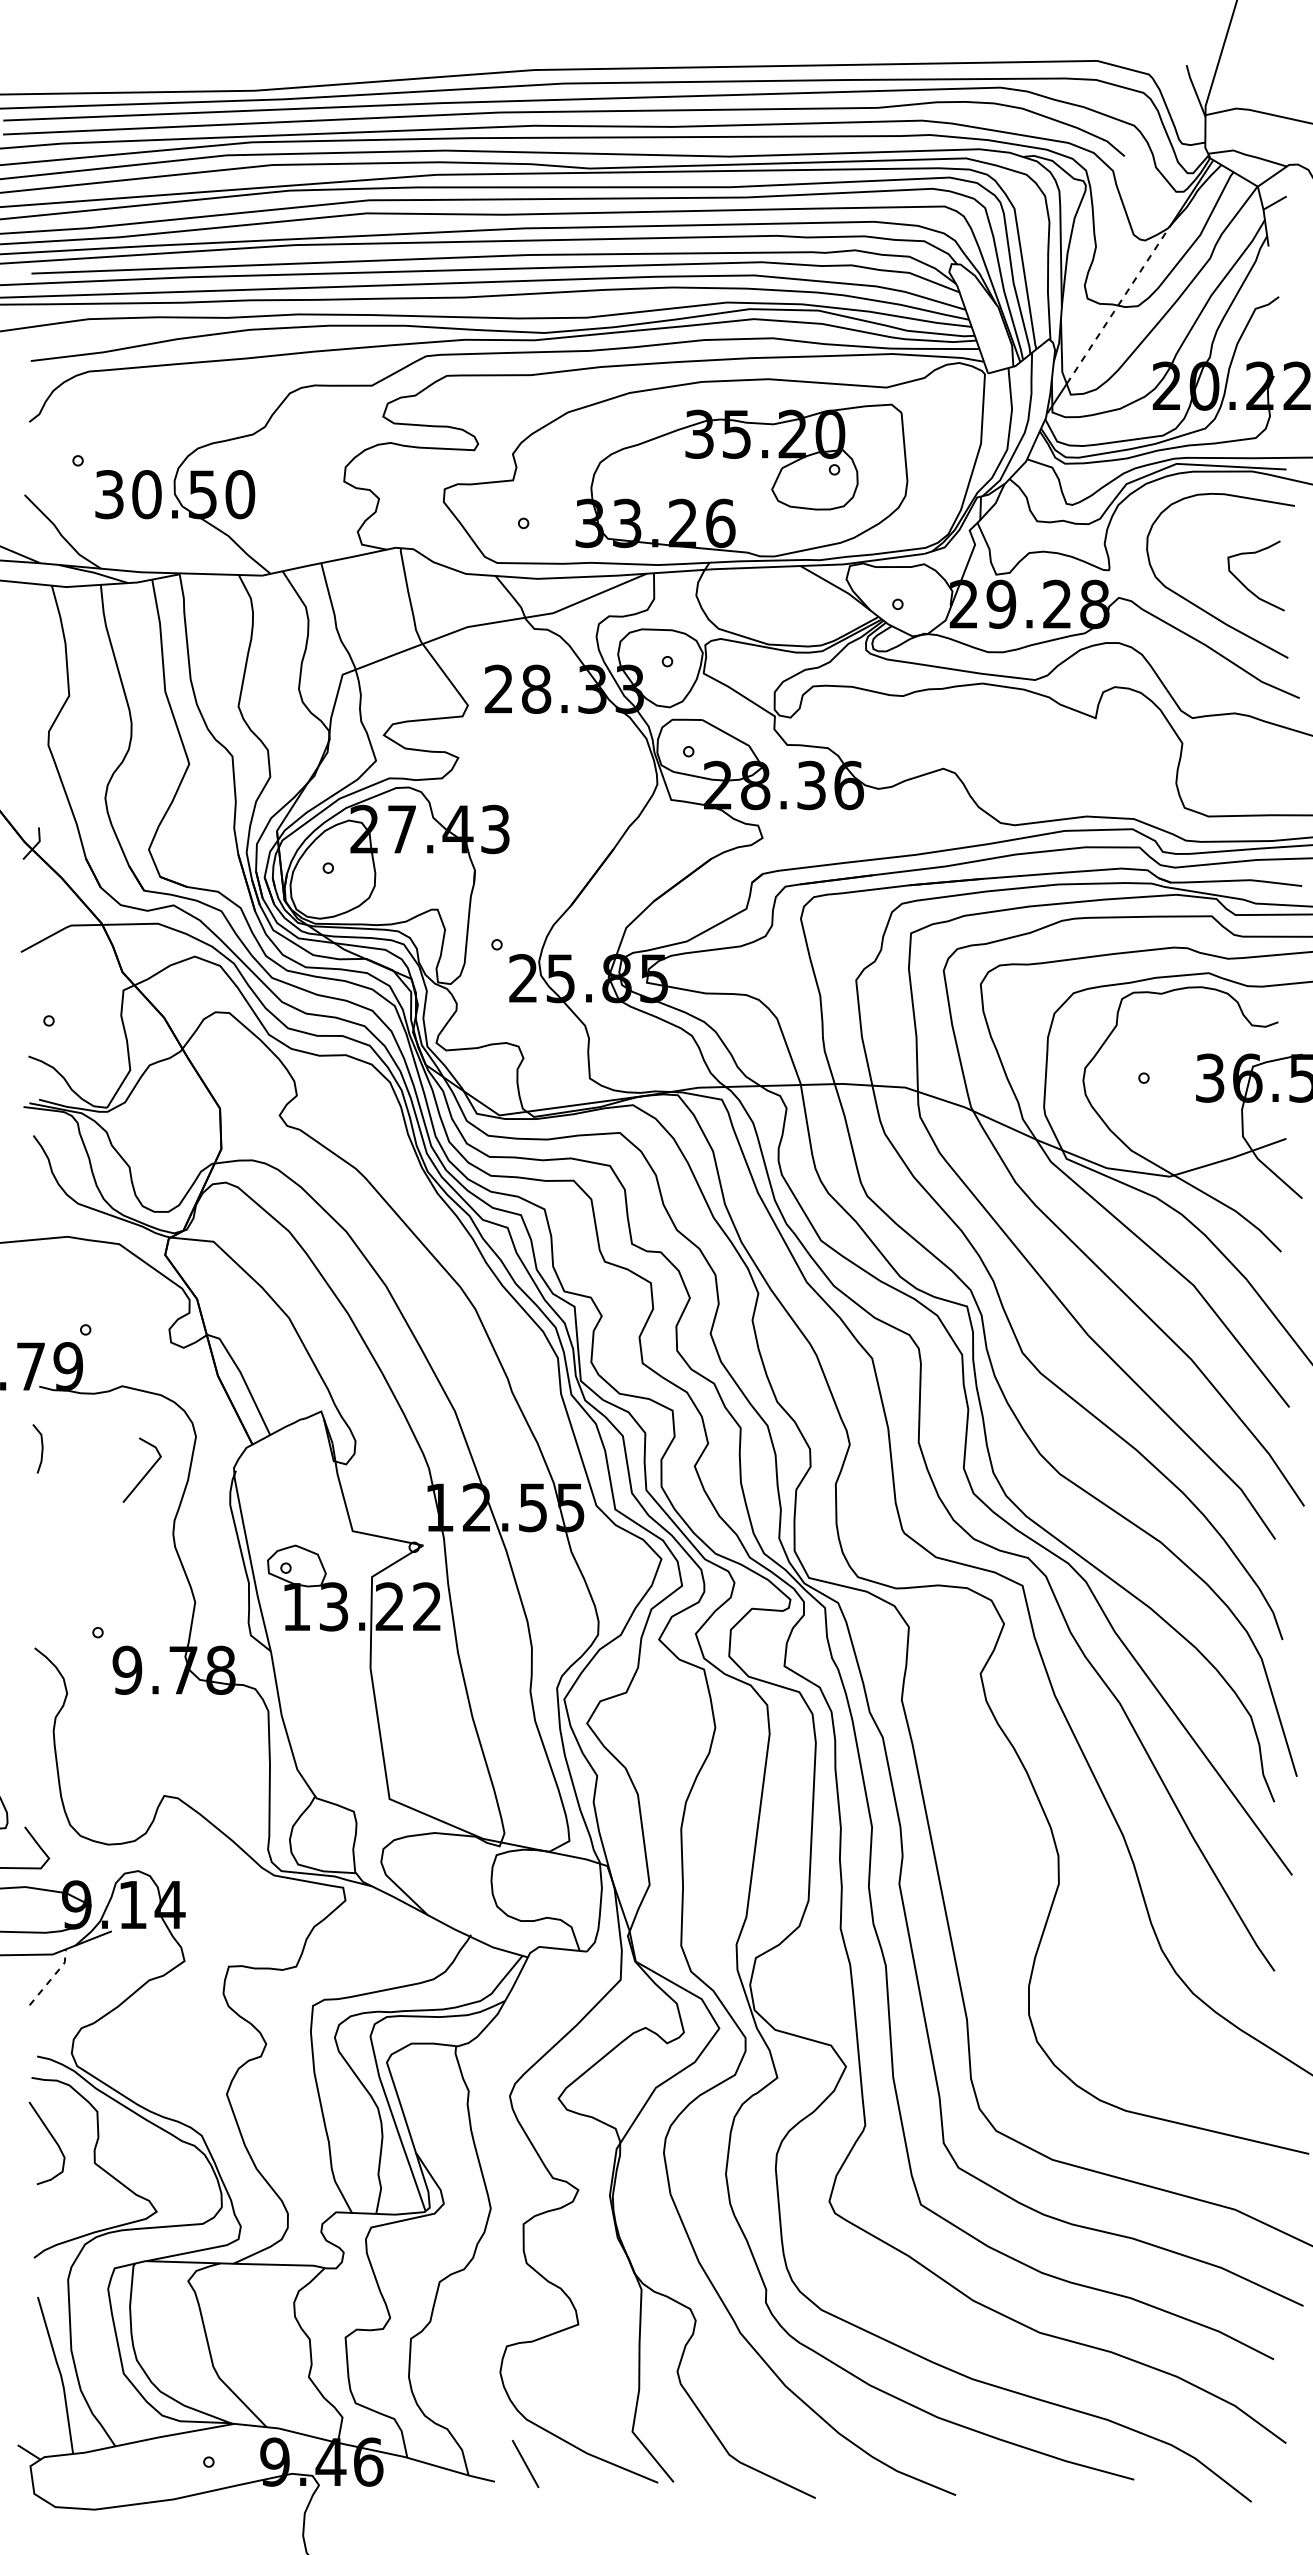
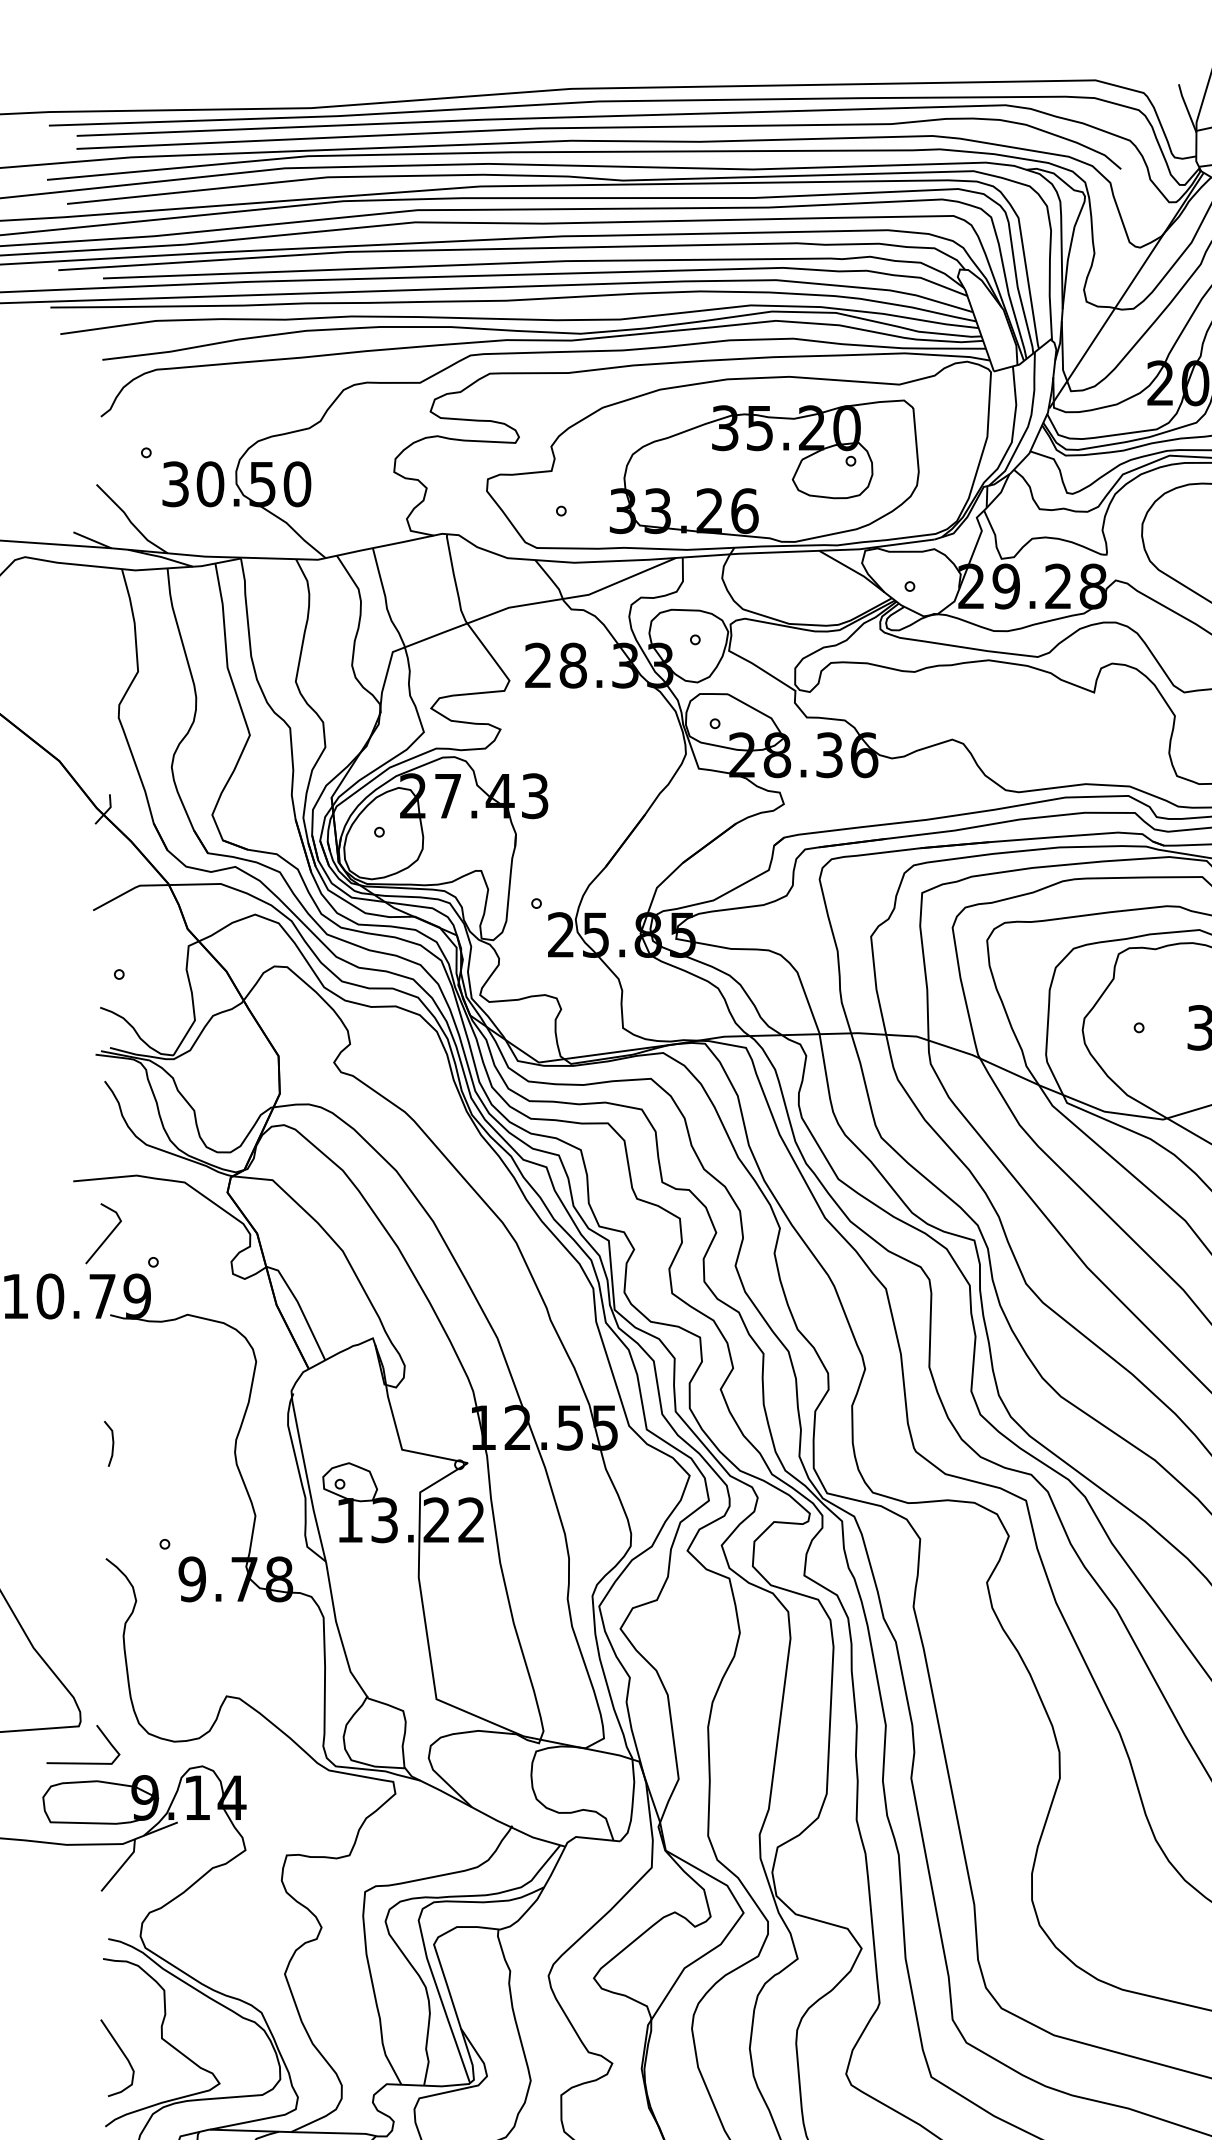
line: (1118, 304) -> (1115, 307), dashed -> solid
line: (41, 1448) -> (112, 1443), moved
line: (145, 1473) -> (106, 1236), moved
line: (52, 1978) -> (122, 1866), dashed -> solid
curve: (53, 2140) -> (123, 2055), moved

